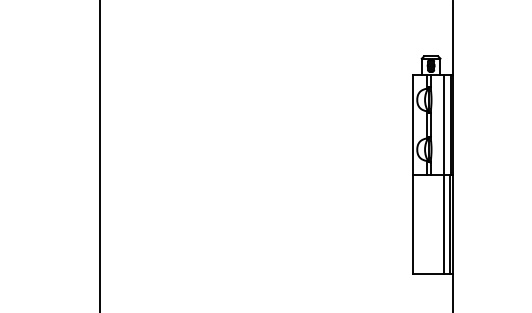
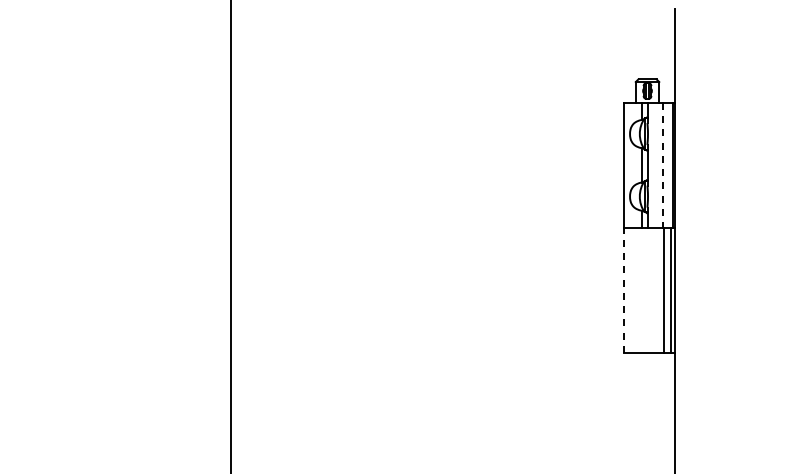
line: (443, 124) -> (663, 165), solid -> dashed
line: (412, 224) -> (624, 290), solid -> dashed

